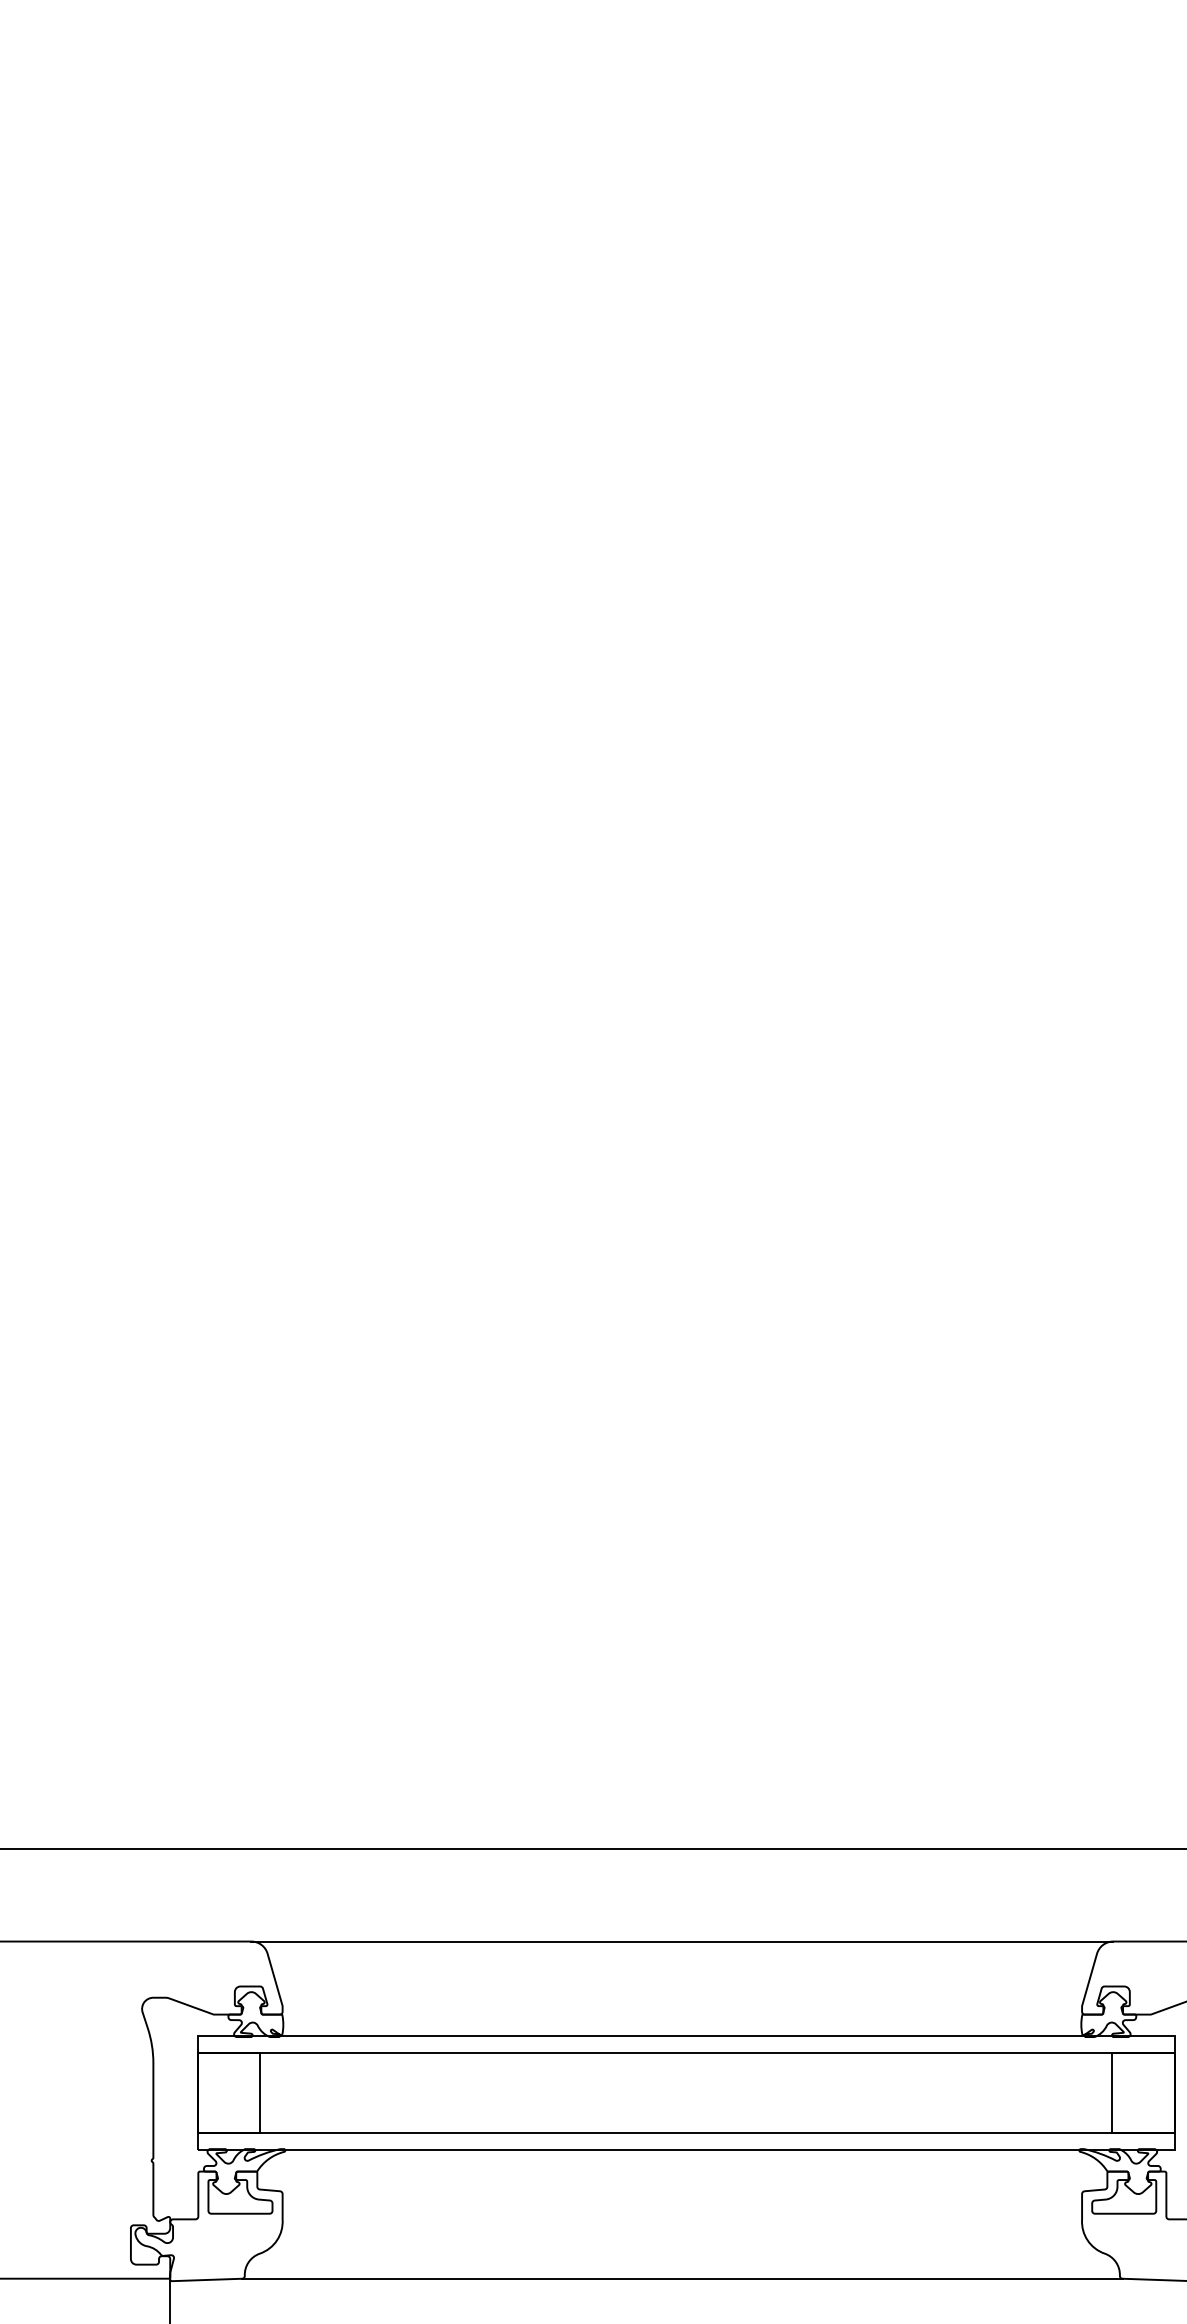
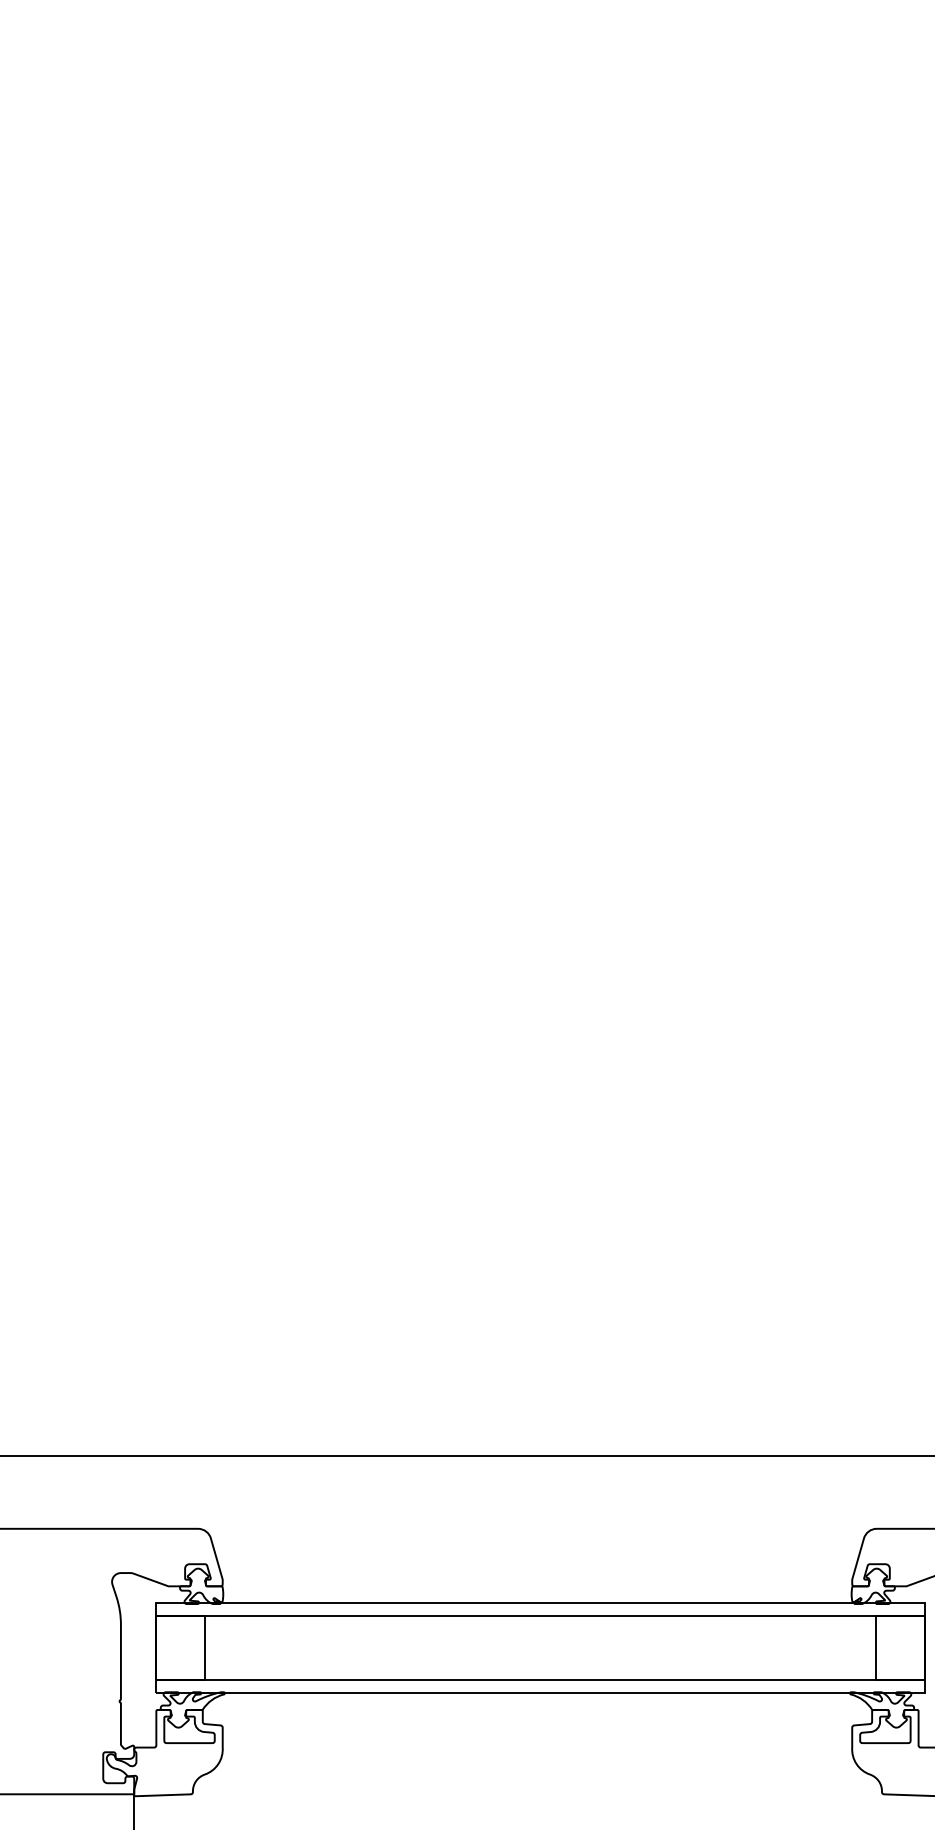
line: (682, 1941) -> (537, 1528), removed
line: (682, 2278) -> (537, 1794), removed

